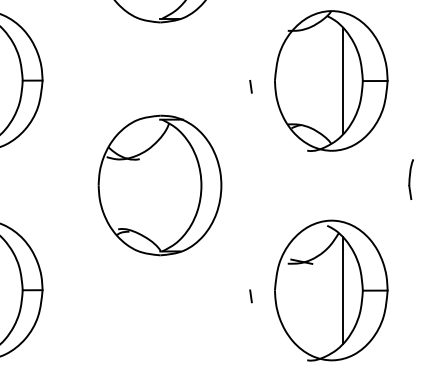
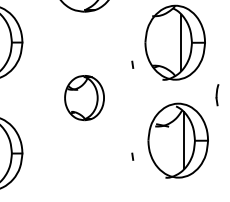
line: (250, 86) -> (132, 64), moved
part: (159, 184) -> (84, 97), size x0.6
part: (329, 290) -> (177, 140), moved

